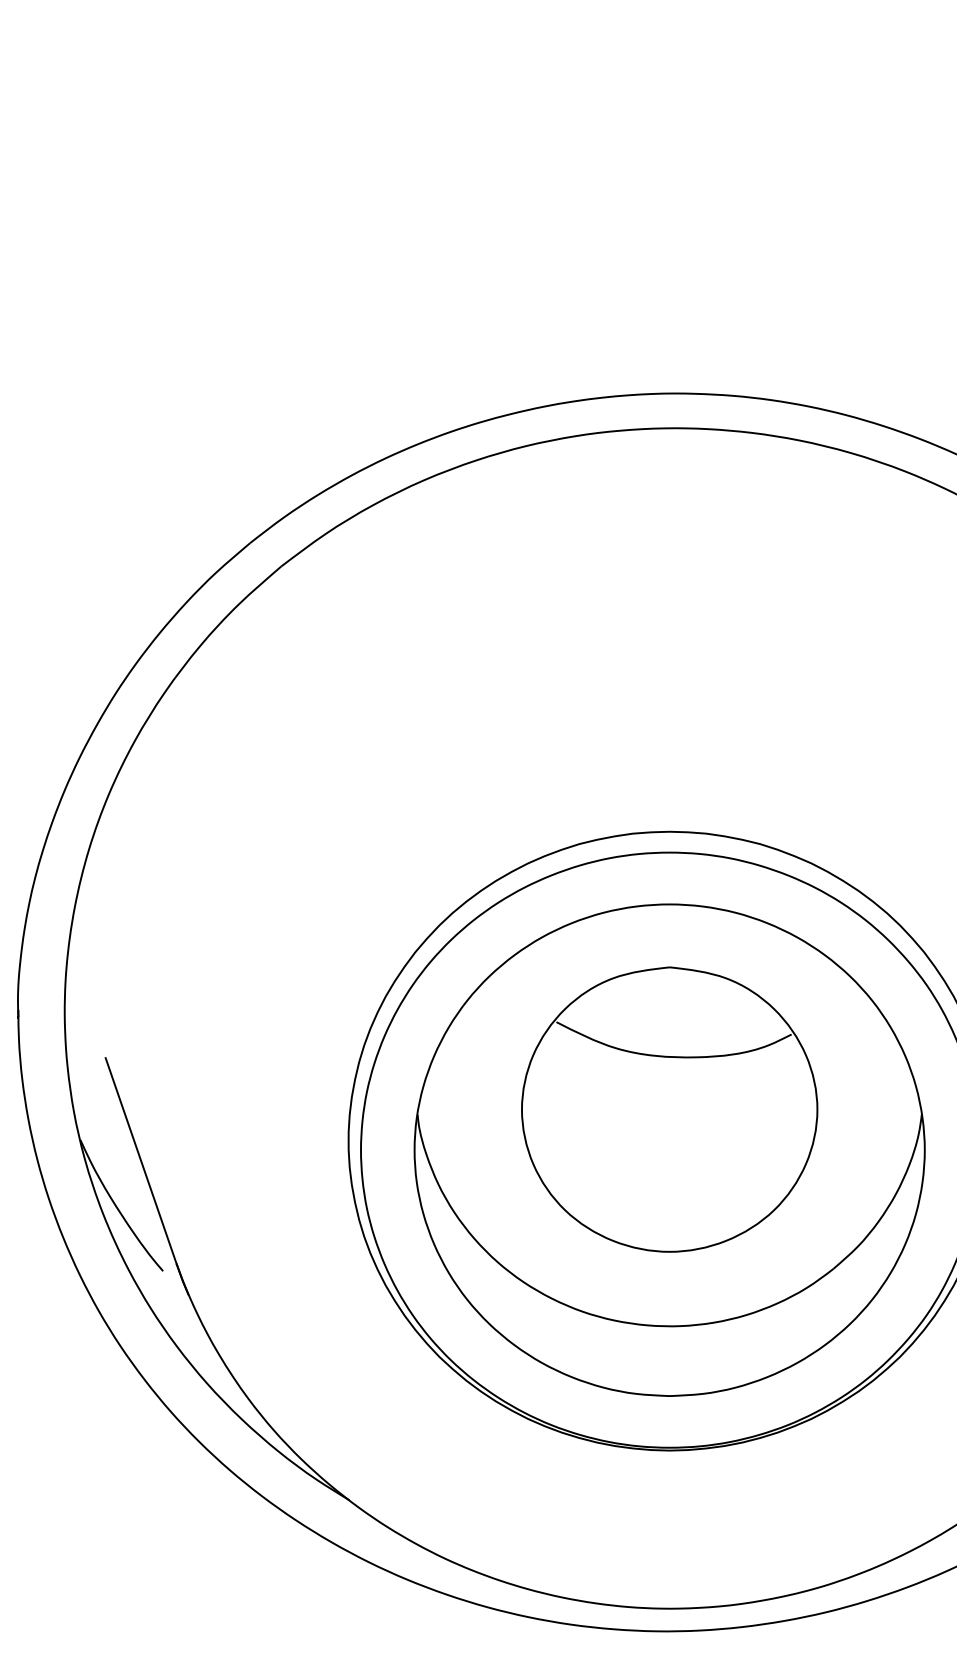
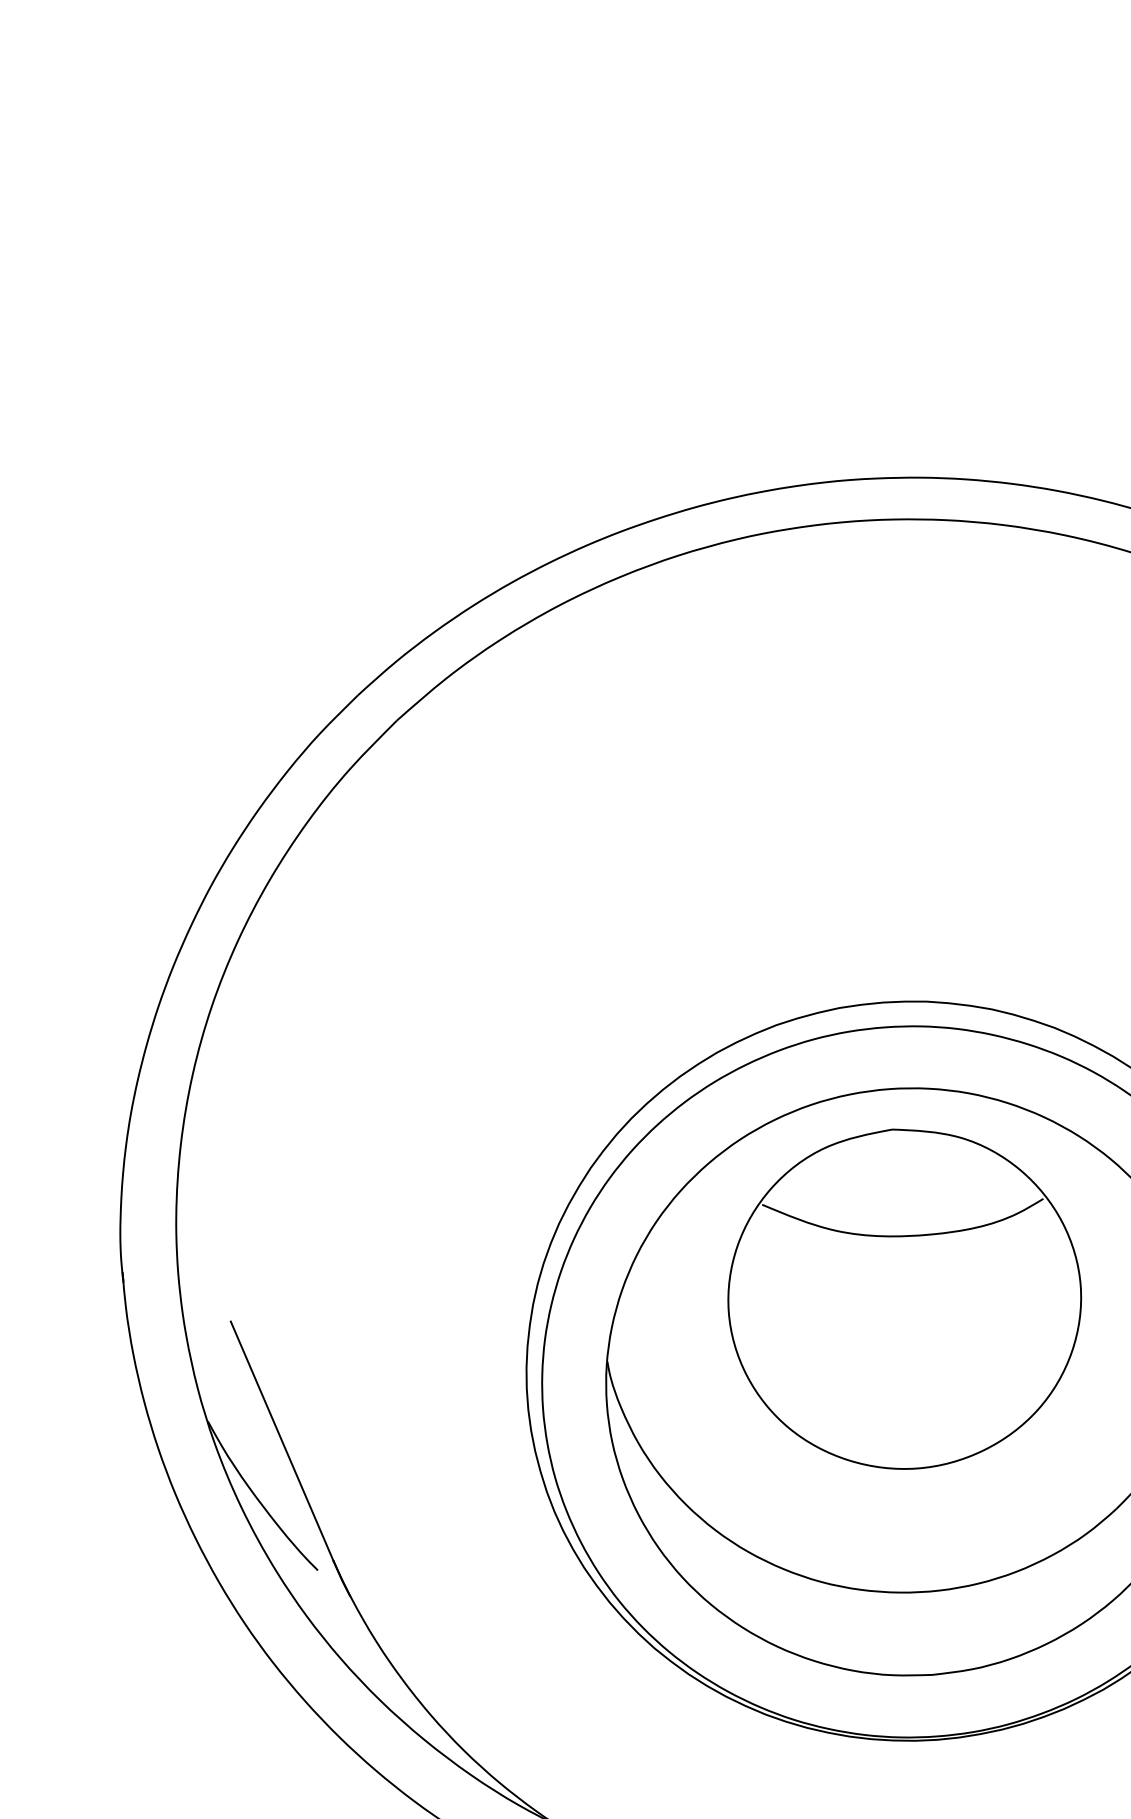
part: (669, 1109) -> (904, 1298), moved

